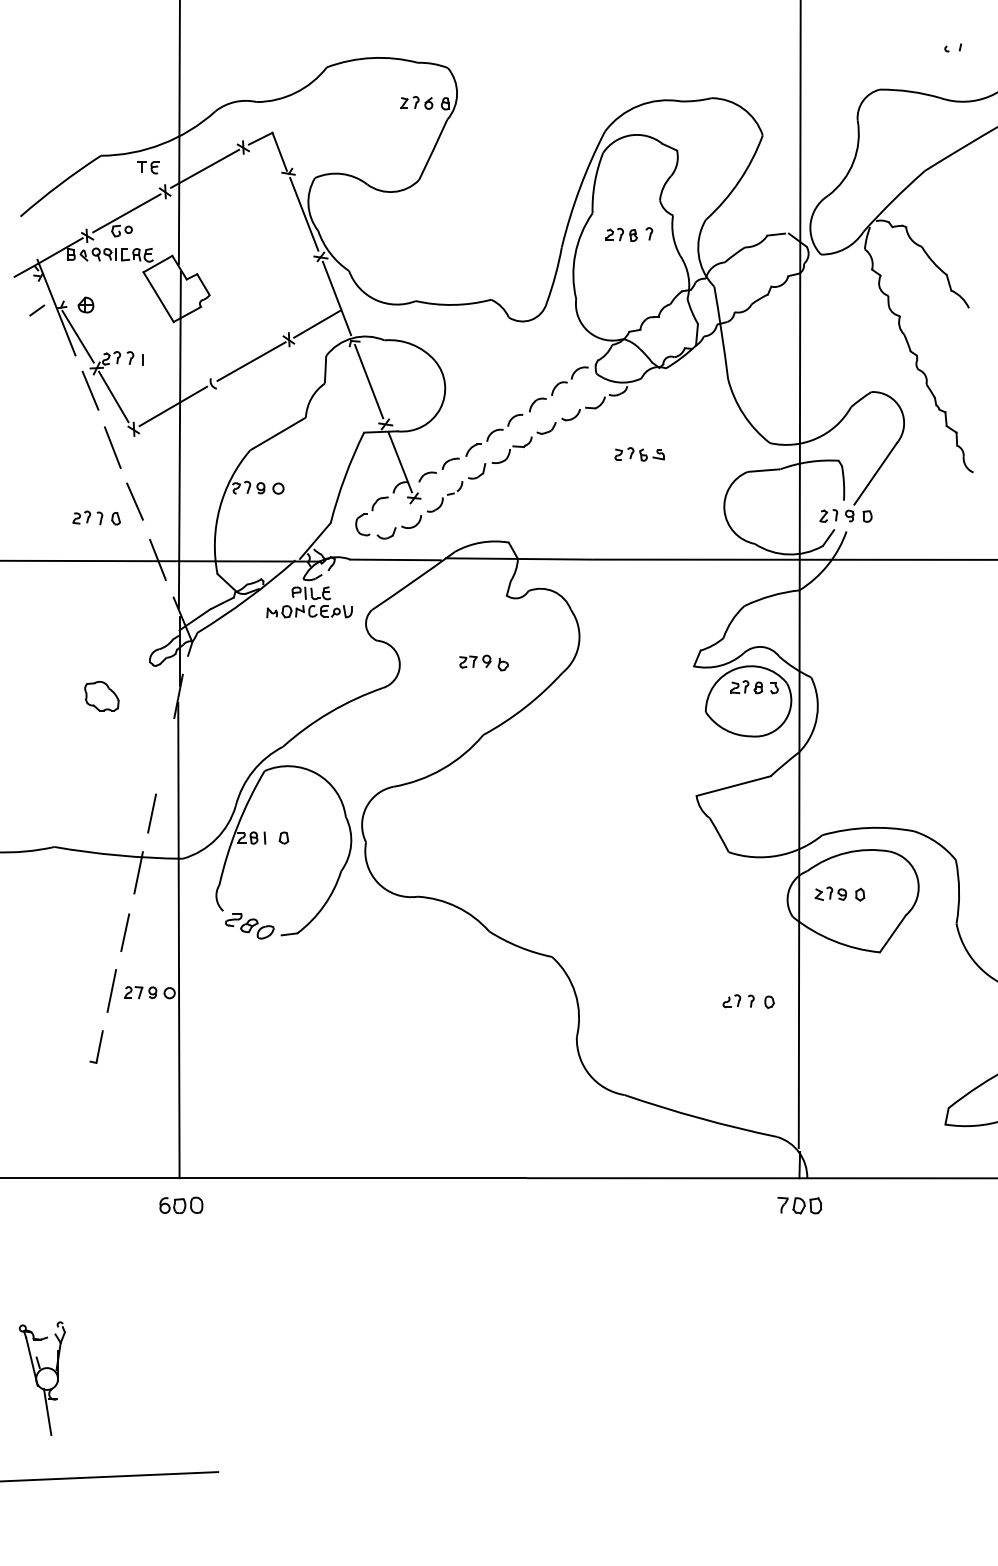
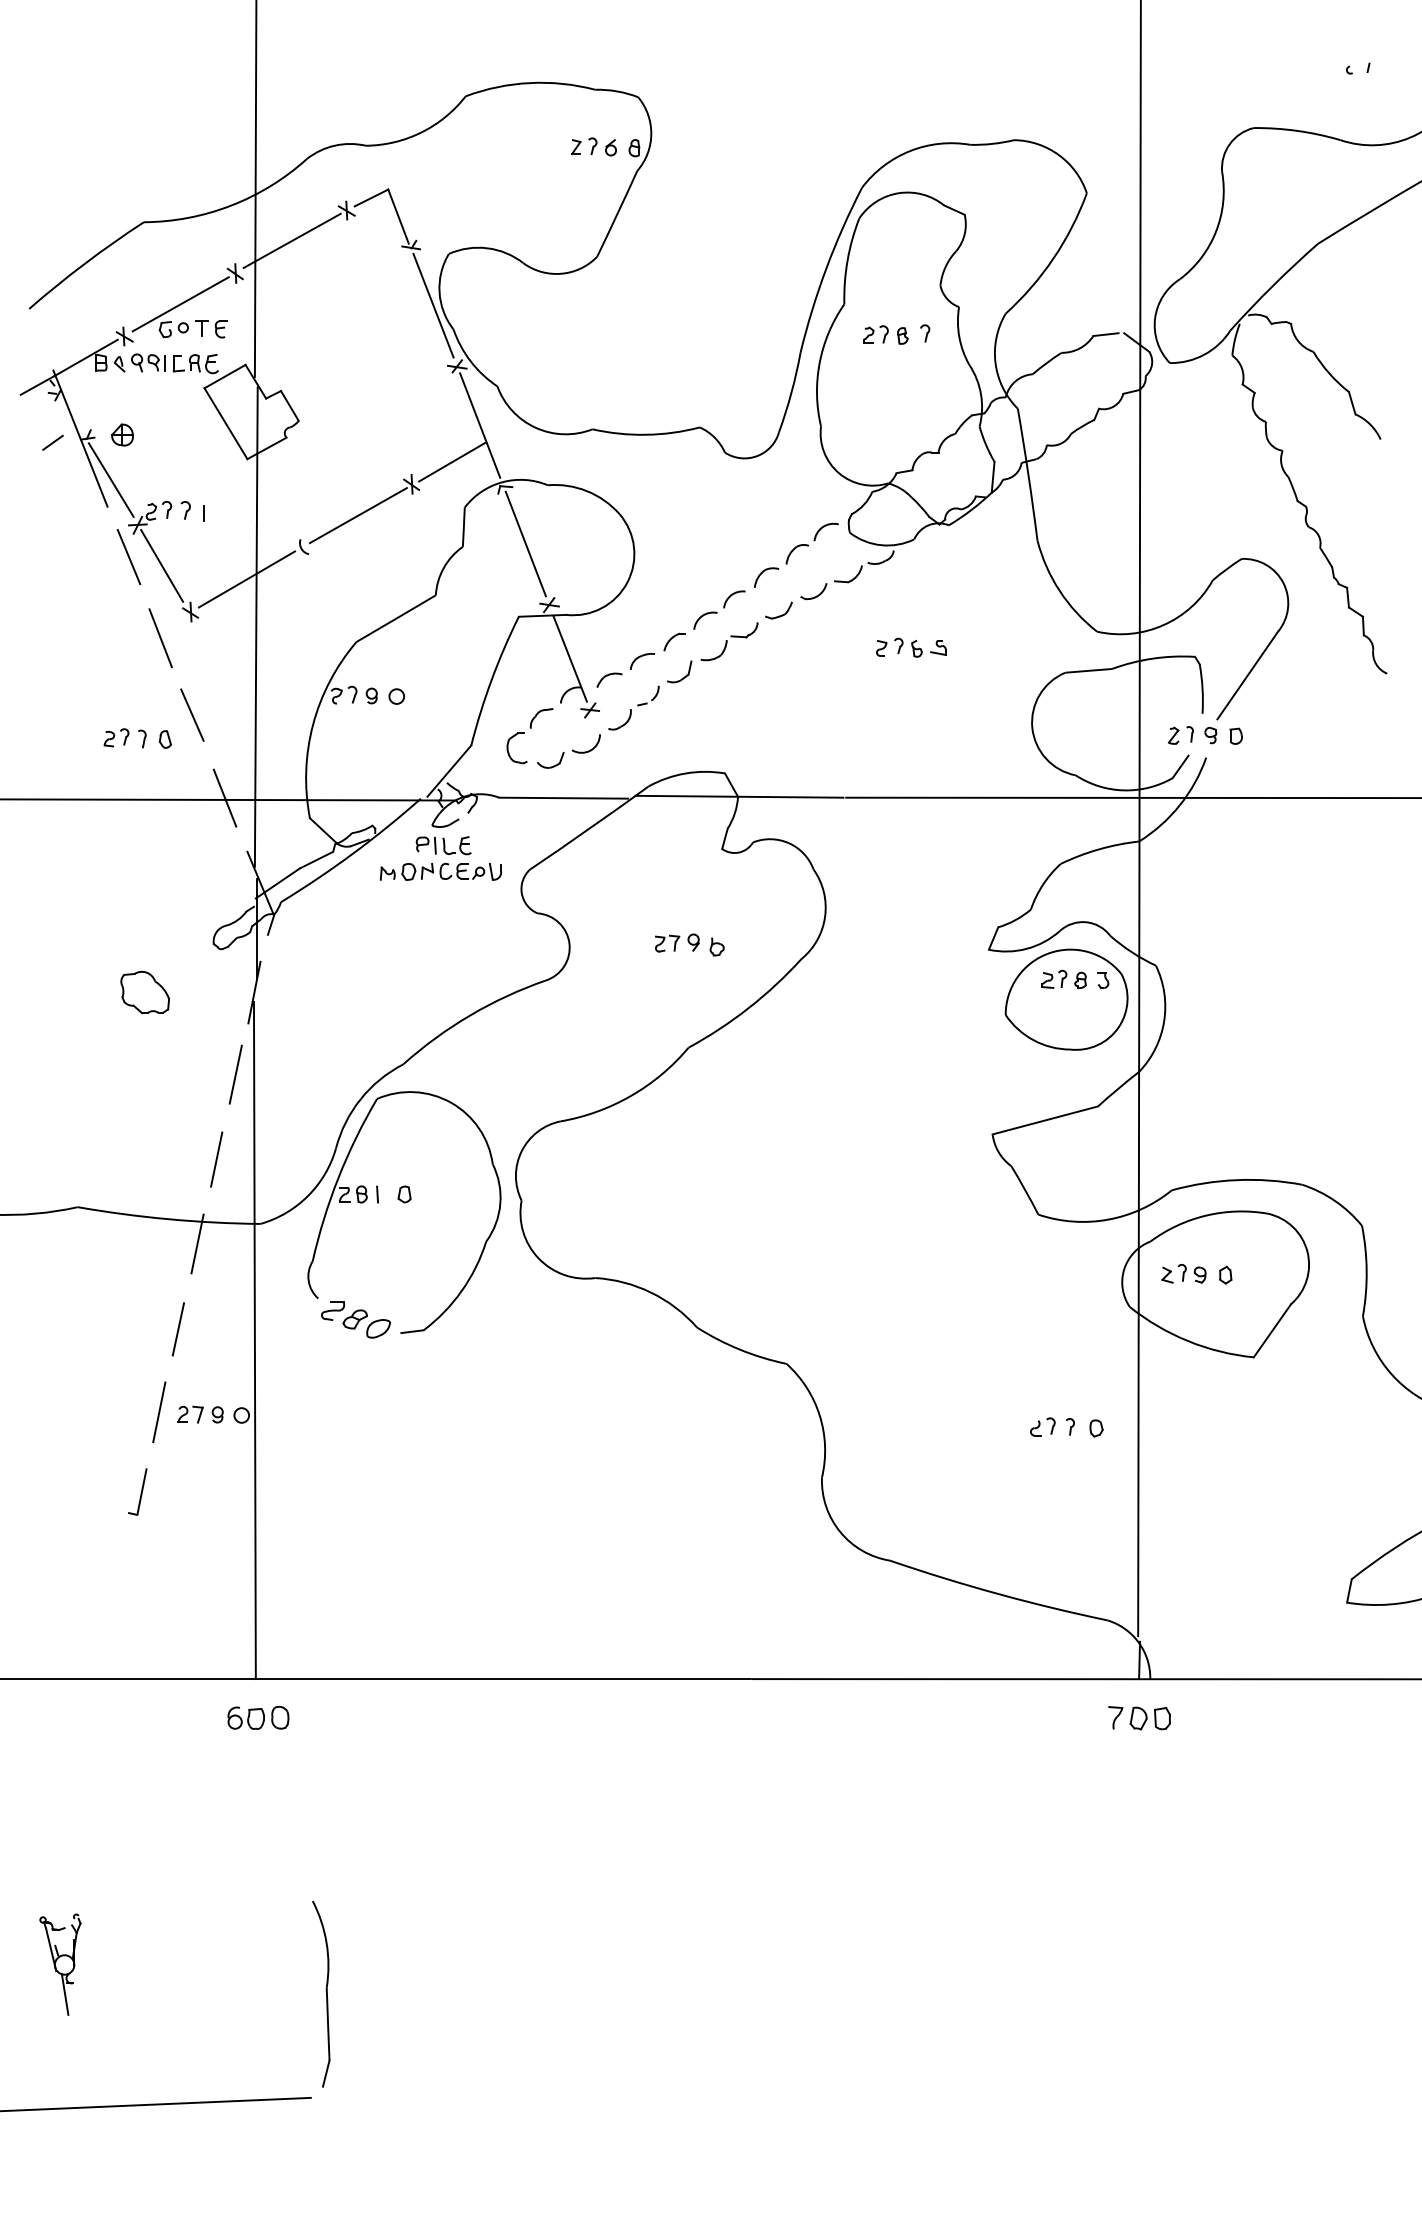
part: (148, 167) -> (211, 329), moved
line: (165, 753) -> (235, 1074), added
part: (42, 1378) -> (60, 1964), size x0.62
part: (225, 1398) -> (321, 1993), added

